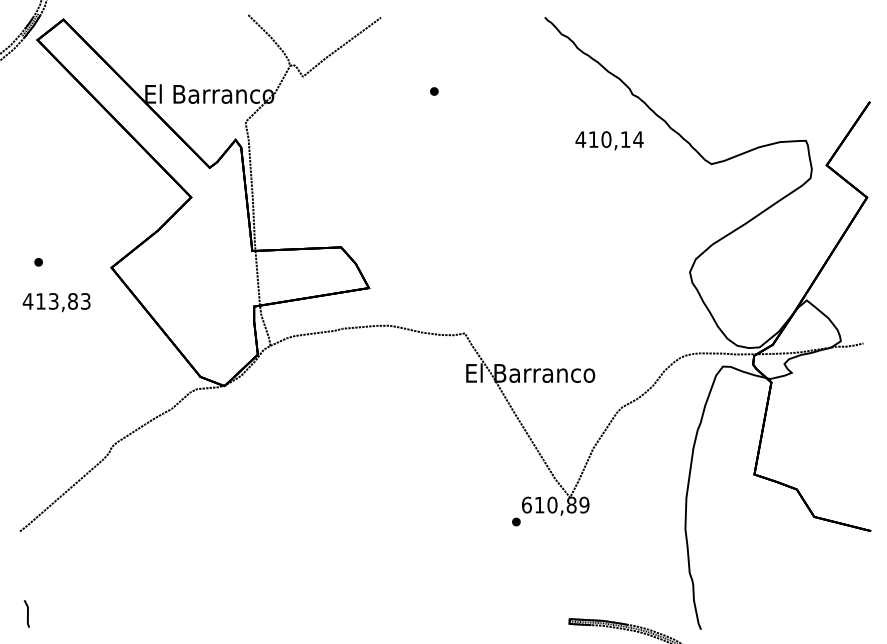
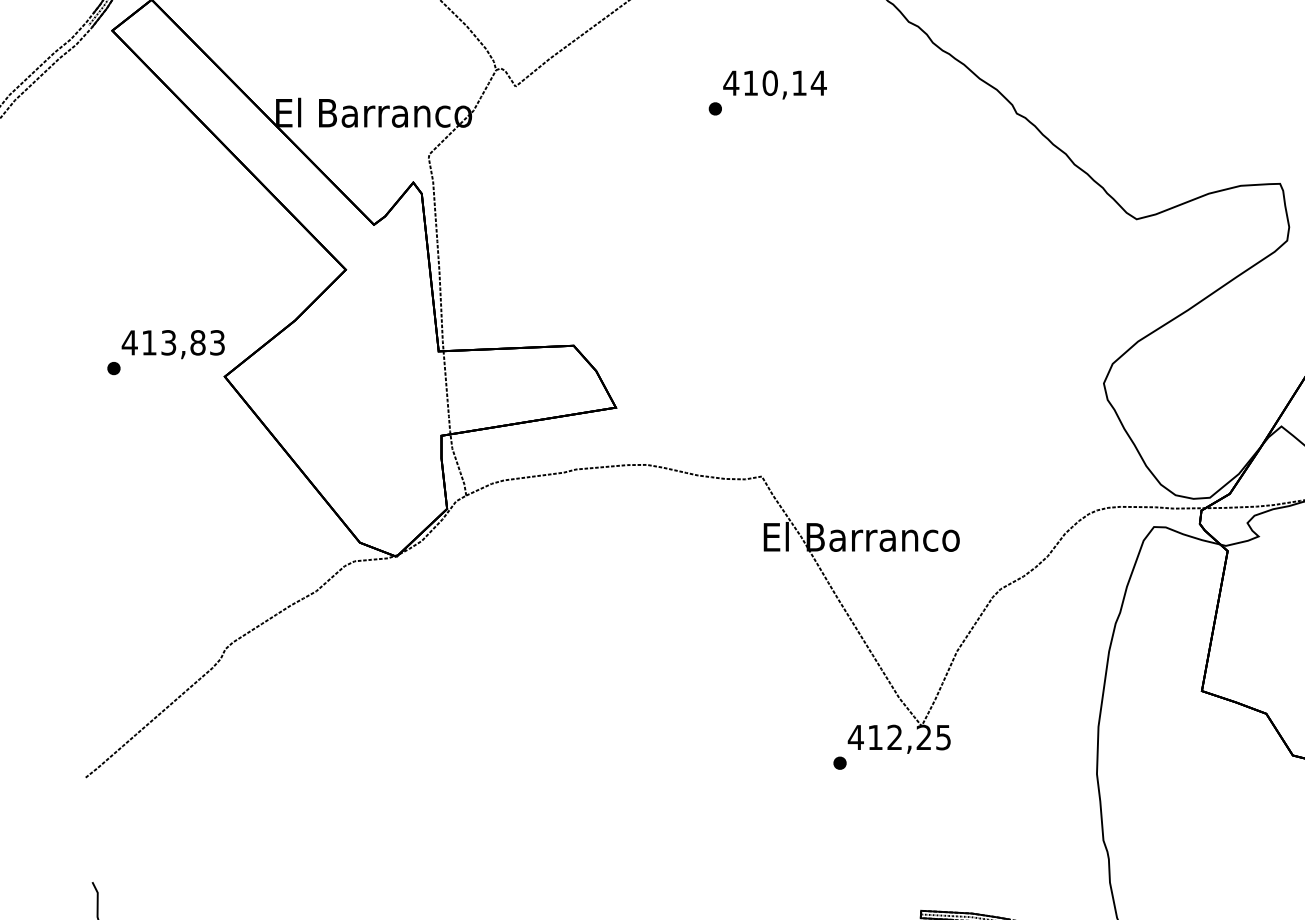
text: (609, 140) -> (774, 84), moved
text: (56, 302) -> (173, 344), moved
text: (555, 504) -> (899, 736), 610,89 -> 412,25

